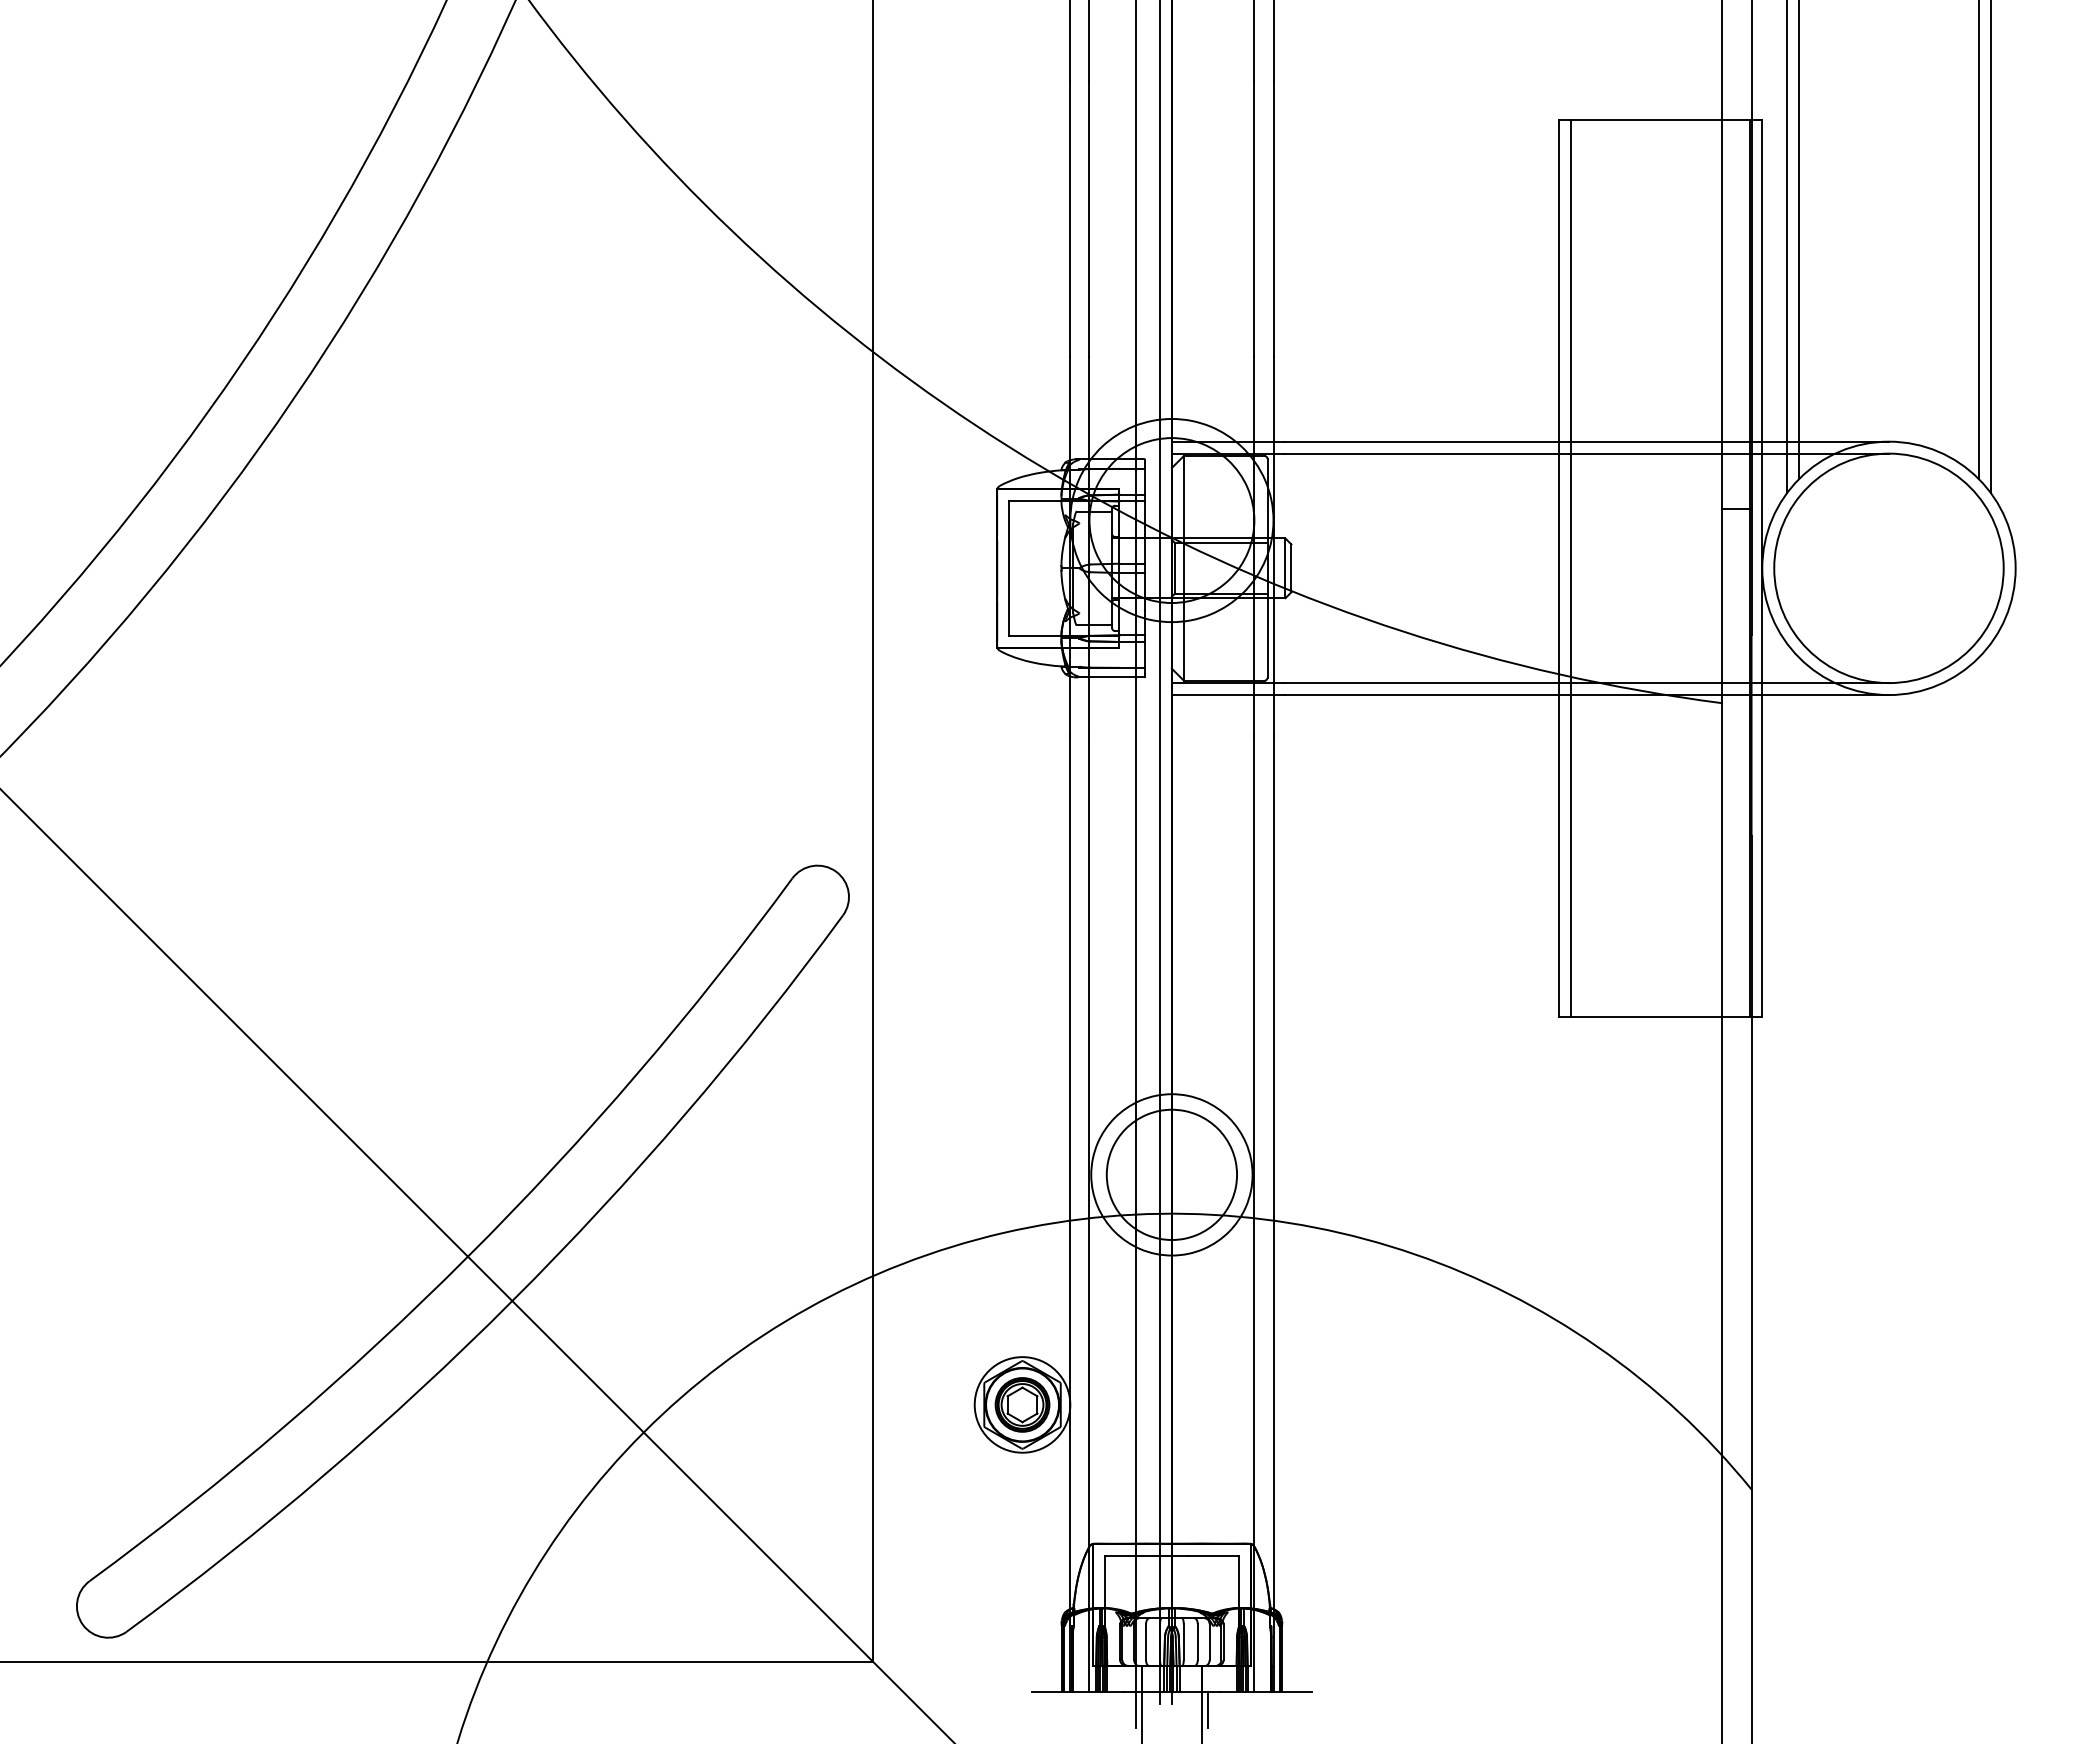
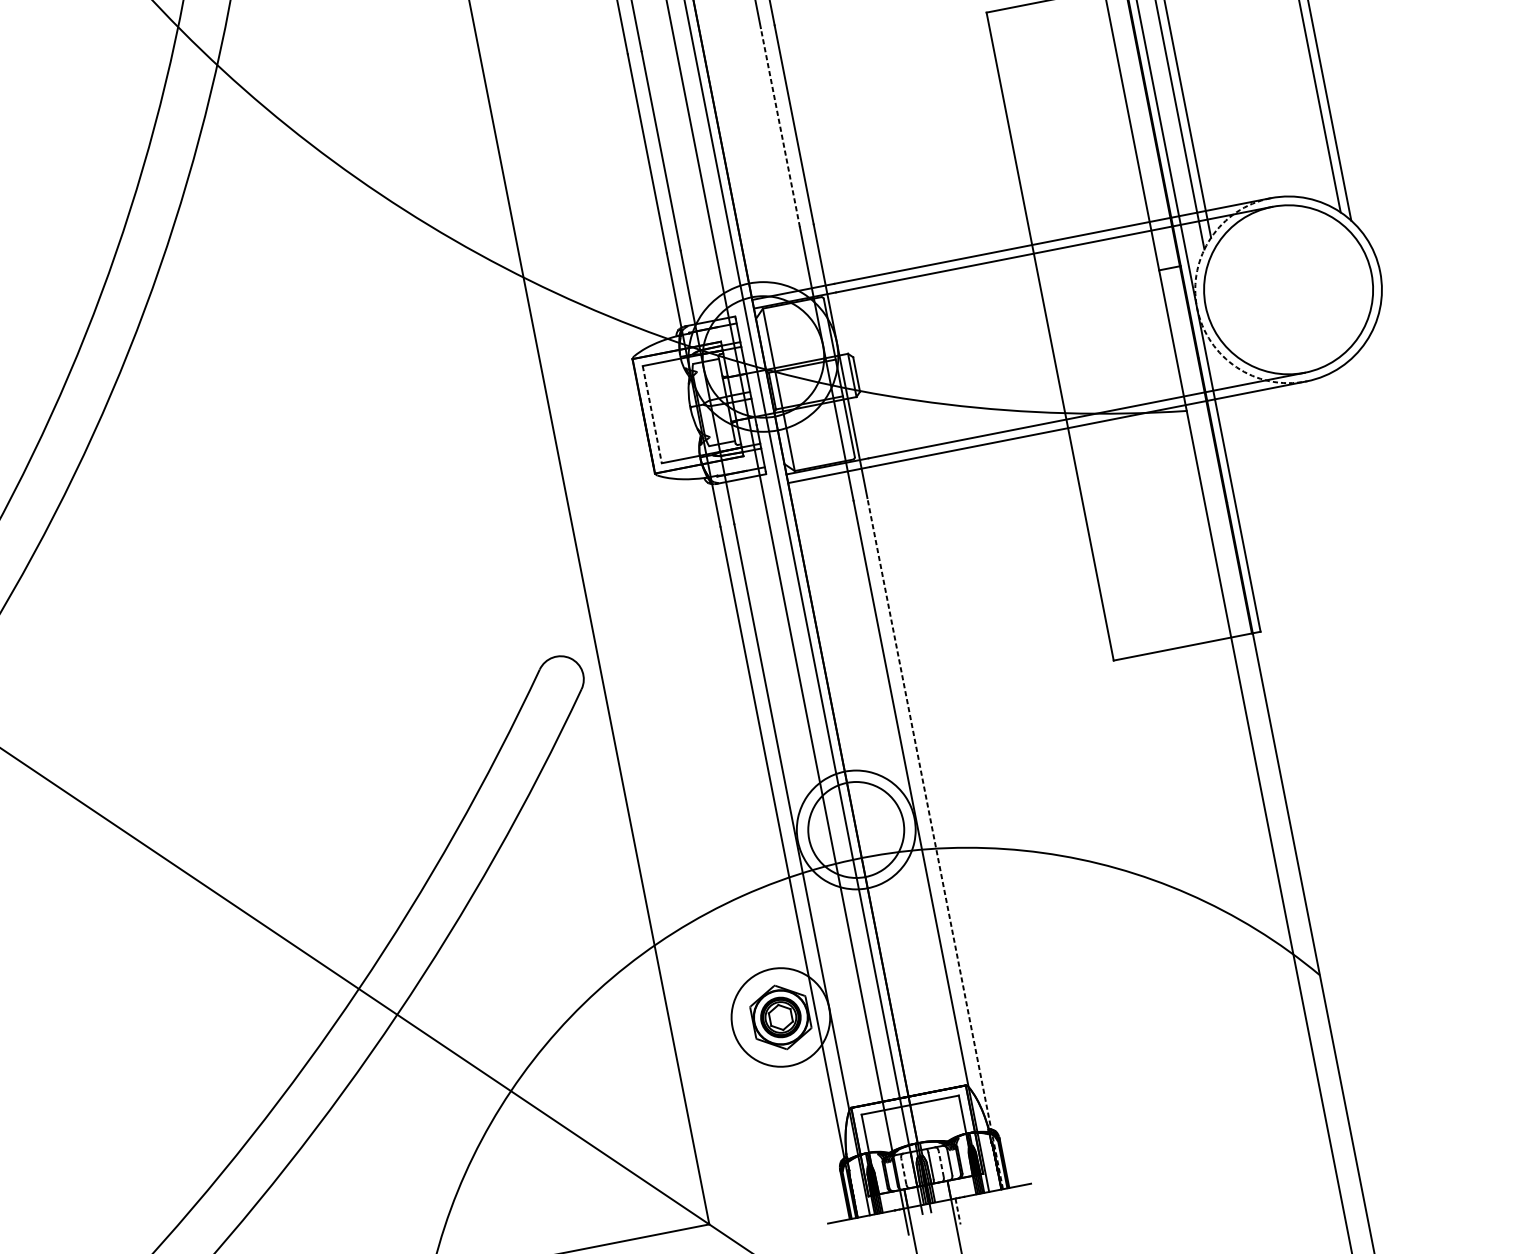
line: (1254, 219) -> (780, 127), solid -> dashed
line: (1008, 568) -> (652, 414), solid -> dashed
line: (1571, 568) -> (1059, 334), removed
arc: (1762, 568) -> (1197, 307), solid -> dashed
line: (1273, 1213) -> (935, 843), solid -> dashed
circle: (1022, 1404) -> (780, 1017), size x1.4
line: (1146, 1642) -> (904, 1171), solid -> dashed
line: (1197, 1642) -> (941, 1164), solid -> dashed
line: (1207, 1709) -> (957, 1211), solid -> dashed

